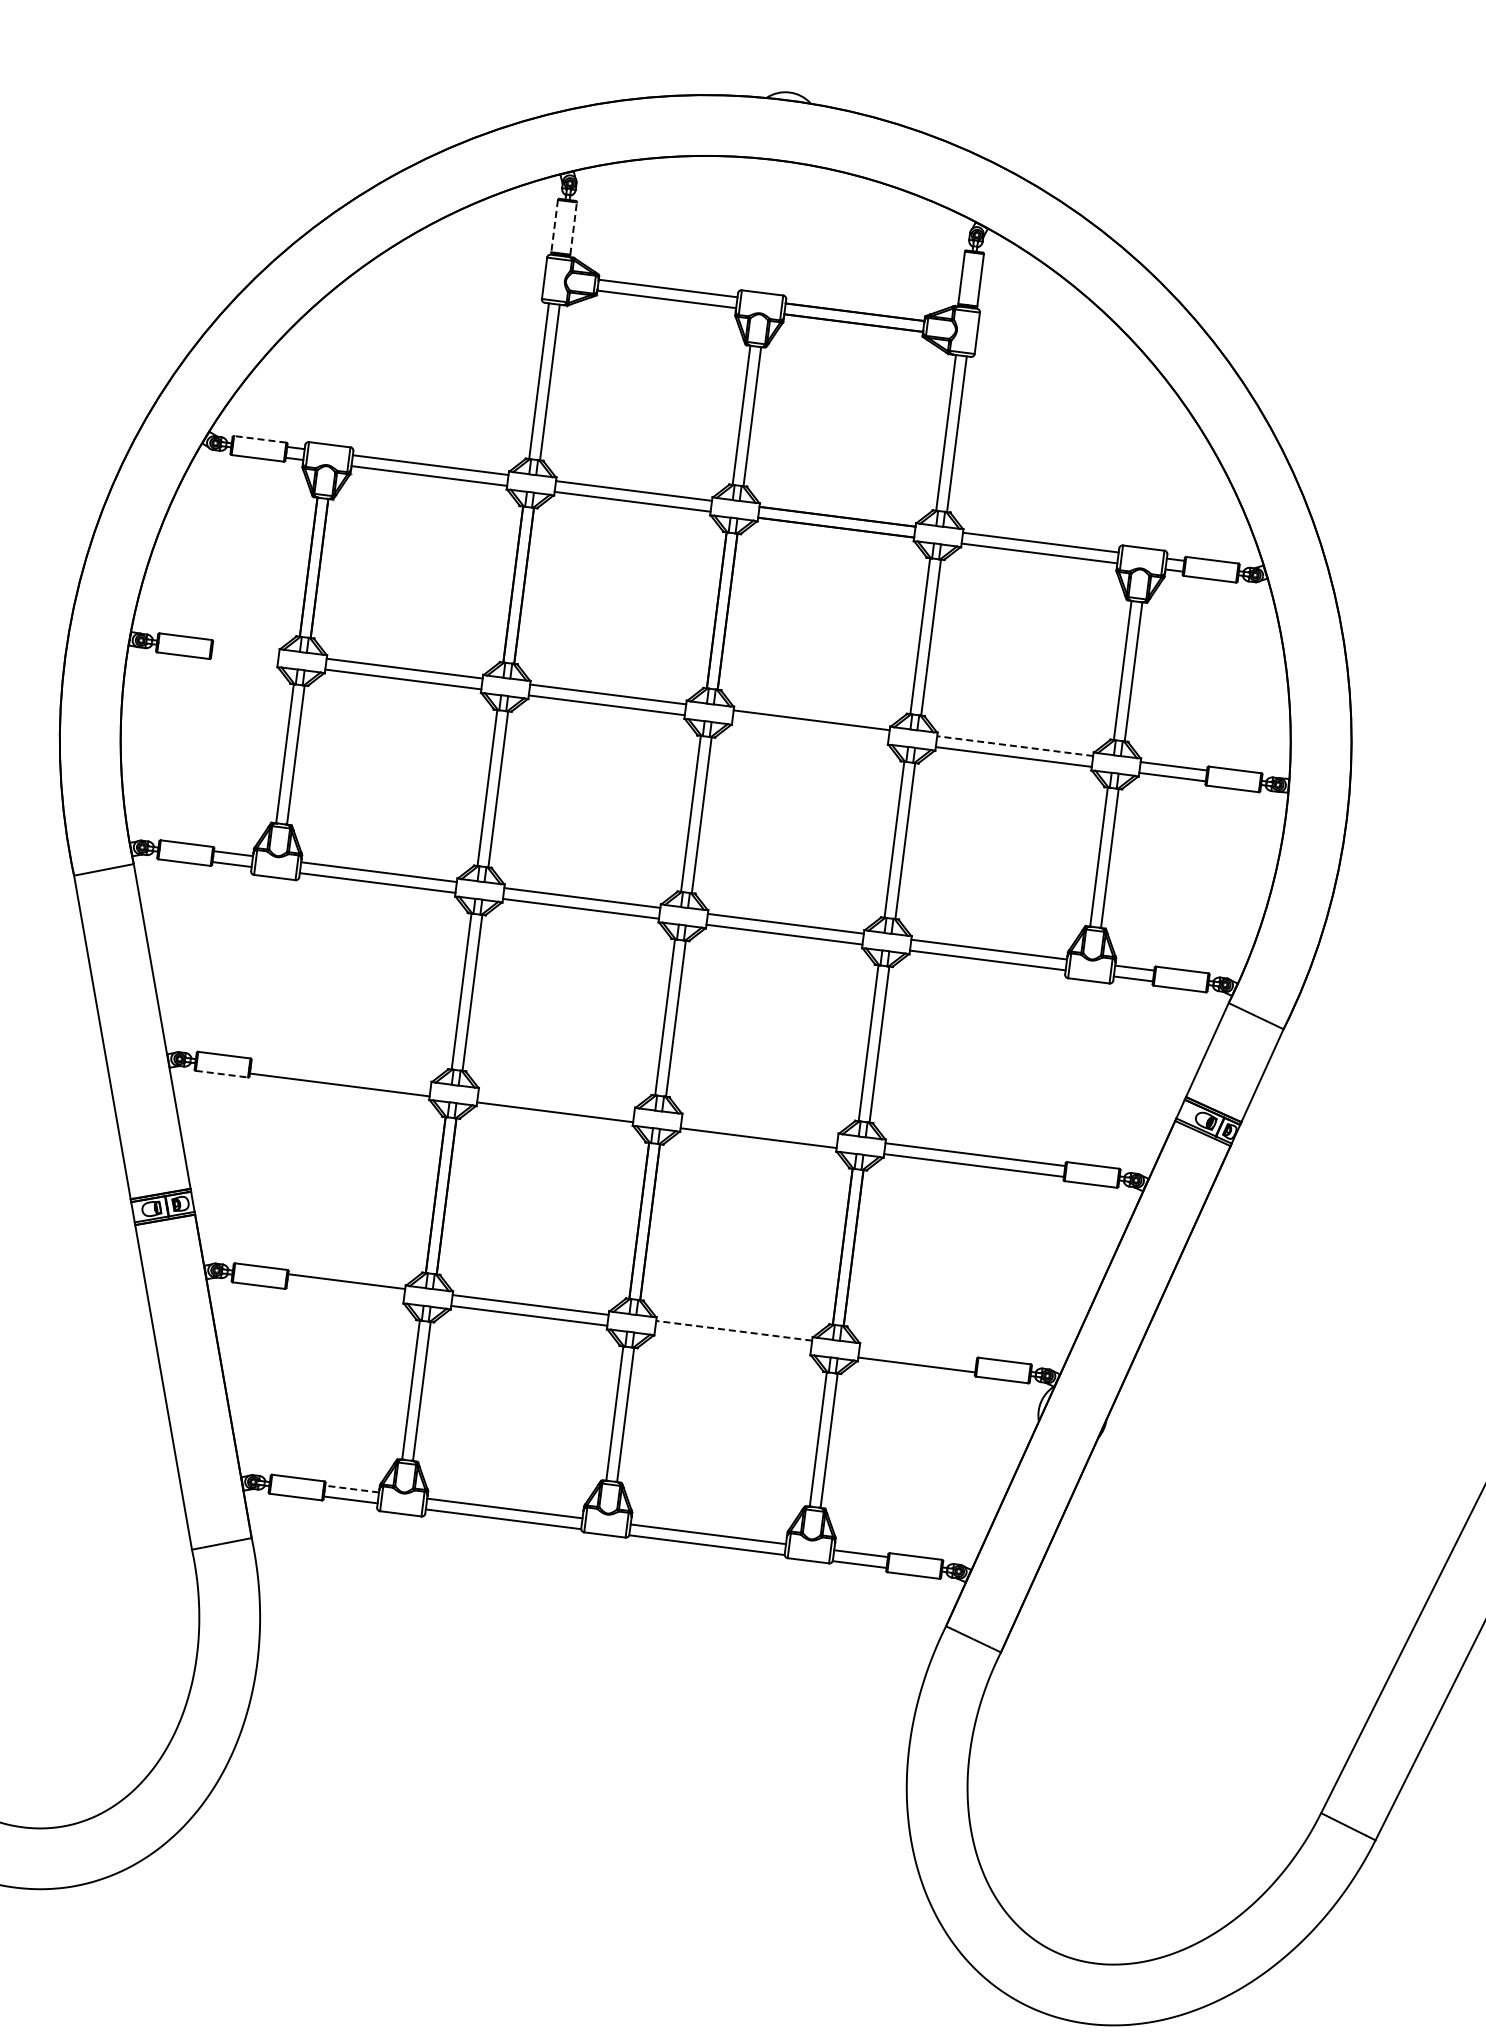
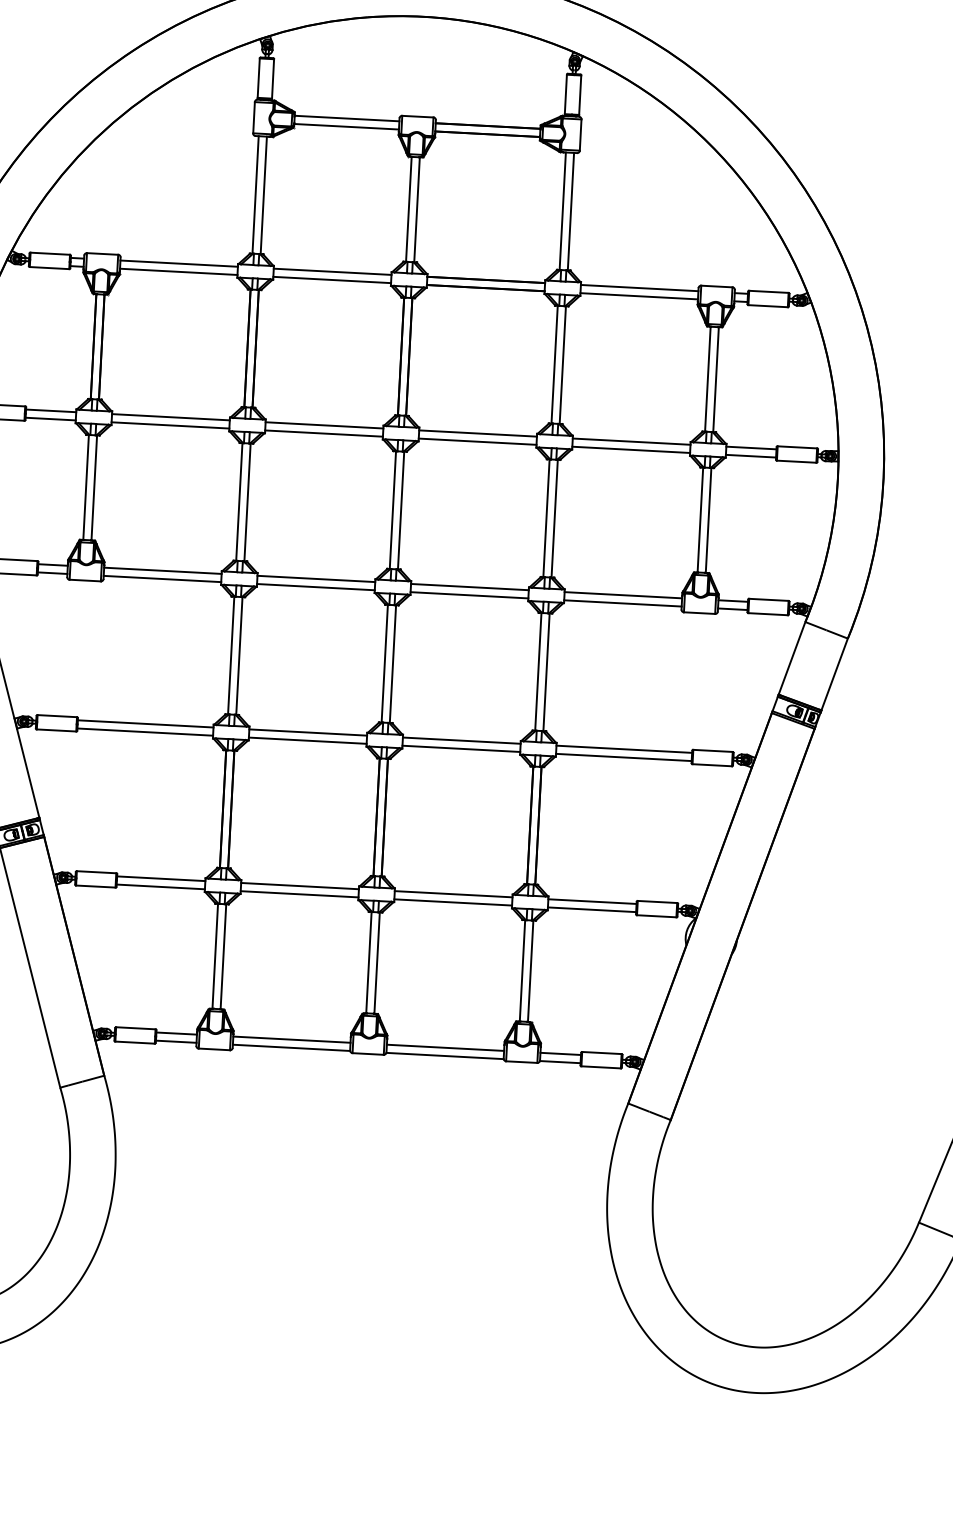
line: (554, 226) -> (258, 78), dashed -> solid
line: (573, 228) -> (272, 78), dashed -> solid
line: (259, 439) -> (49, 253), dashed -> solid
line: (245, 648) -> (50, 410), added
line: (244, 659) -> (50, 419), added
line: (810, 731) -> (477, 441), added
line: (1015, 746) -> (631, 441), dashed -> solid
line: (341, 1073) -> (145, 723), added
line: (222, 1074) -> (56, 730), dashed -> solid
line: (556, 1101) -> (308, 732), added
line: (760, 1127) -> (462, 740), added
line: (344, 1292) -> (160, 886), added
line: (734, 1330) -> (453, 893), dashed -> solid
line: (732, 1341) -> (452, 902), added
line: (917, 1353) -> (591, 901), added
line: (351, 1489) -> (176, 1033), dashed -> solid

